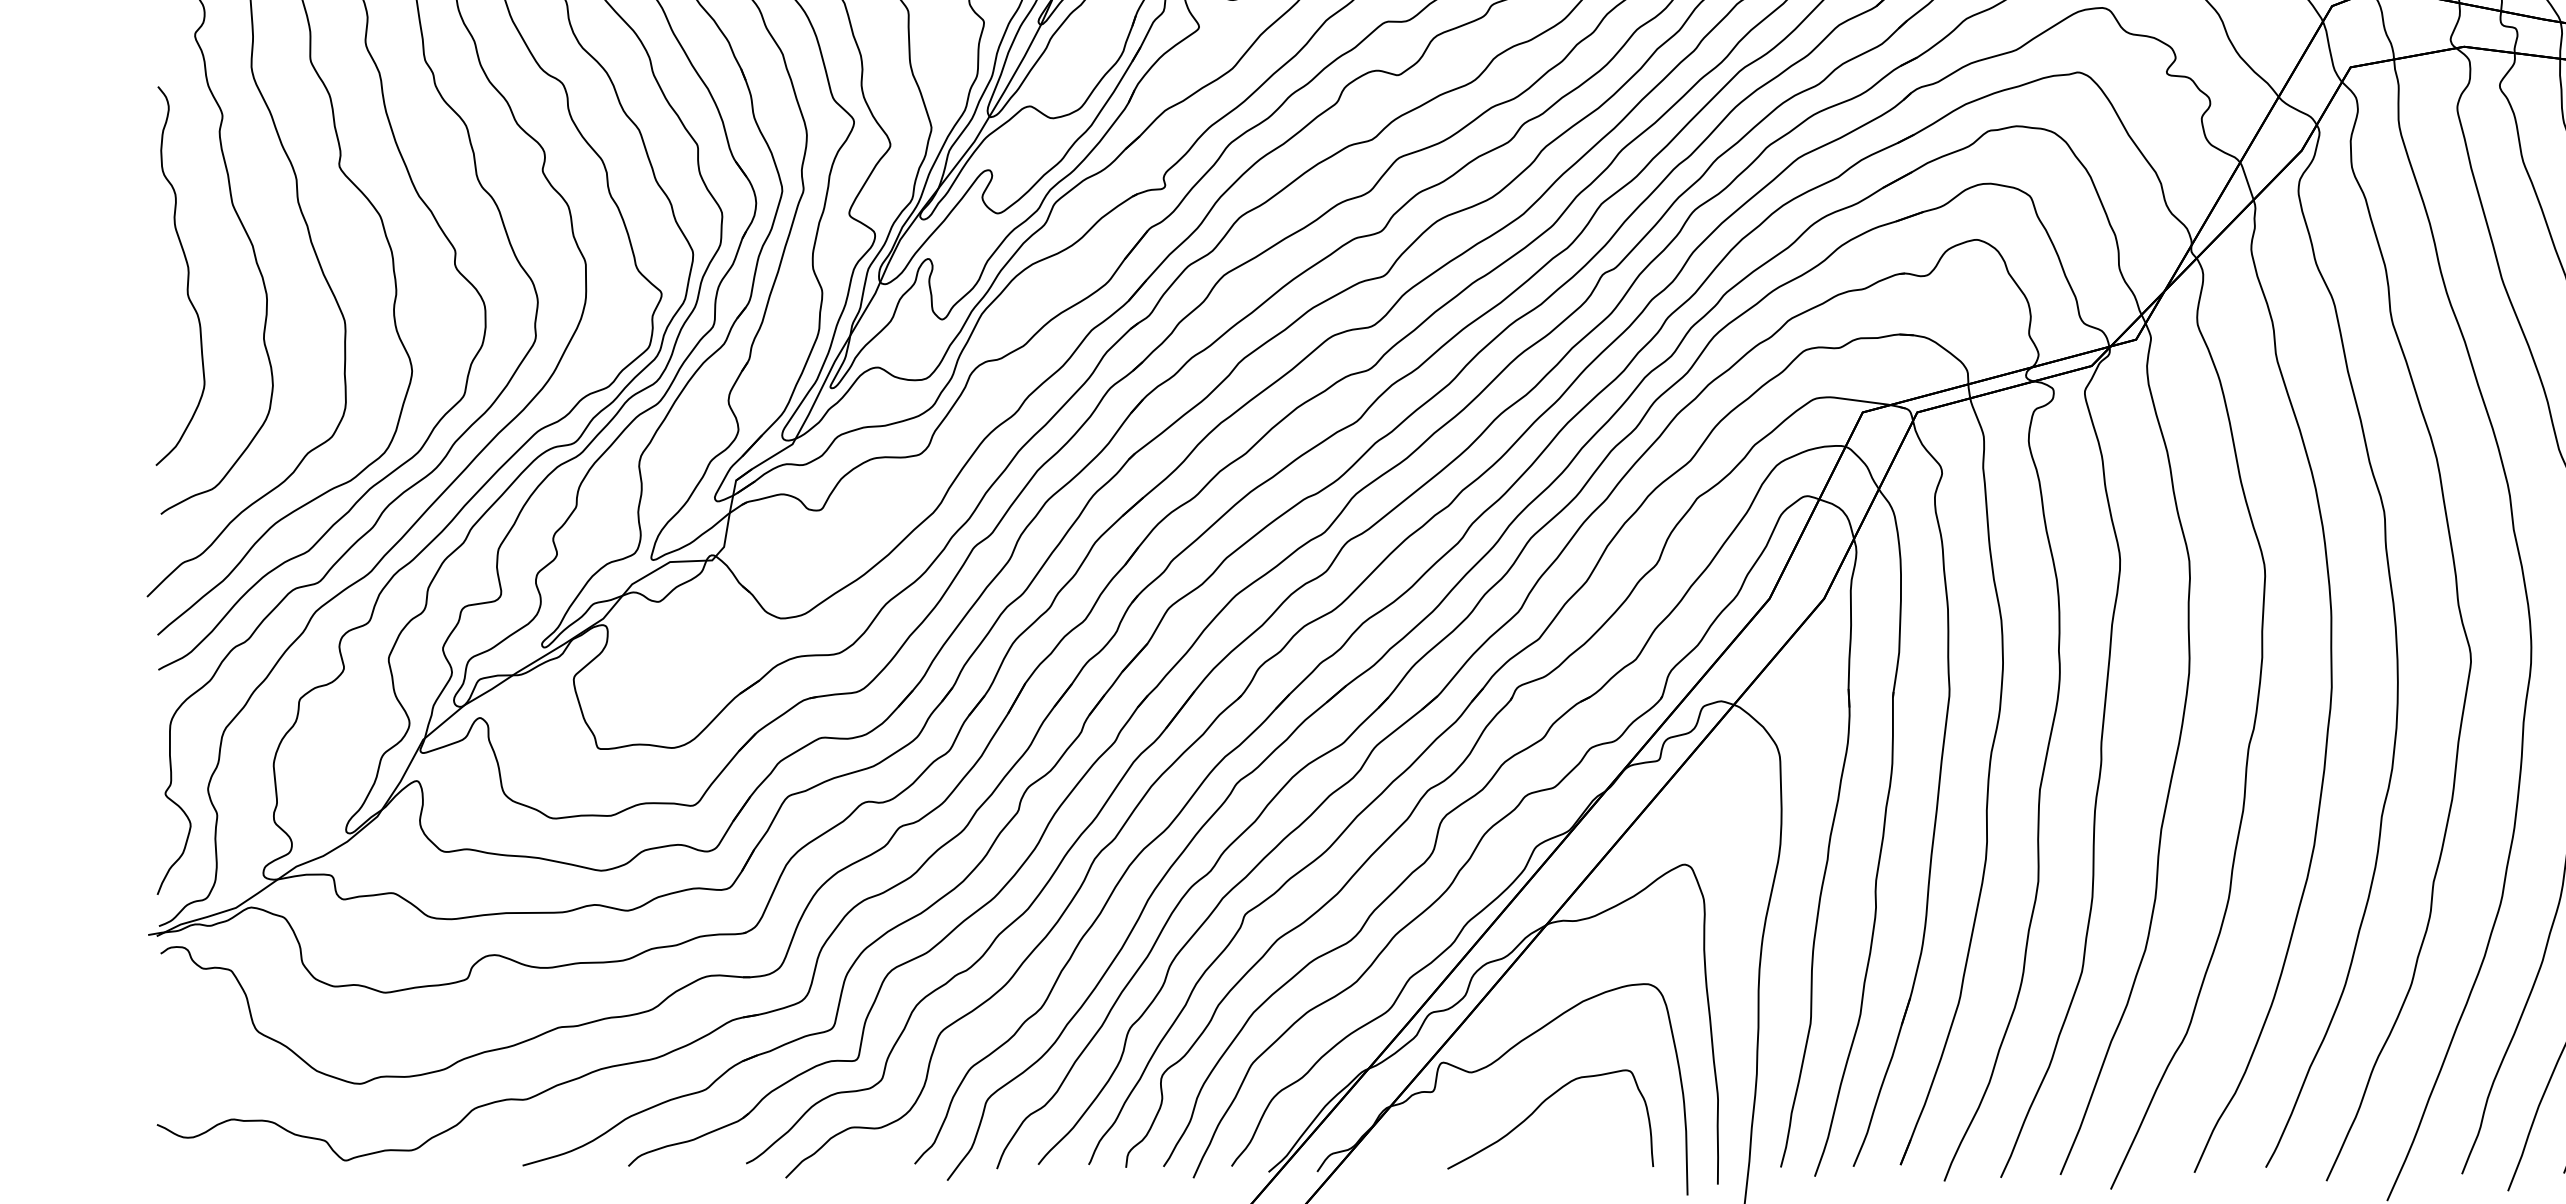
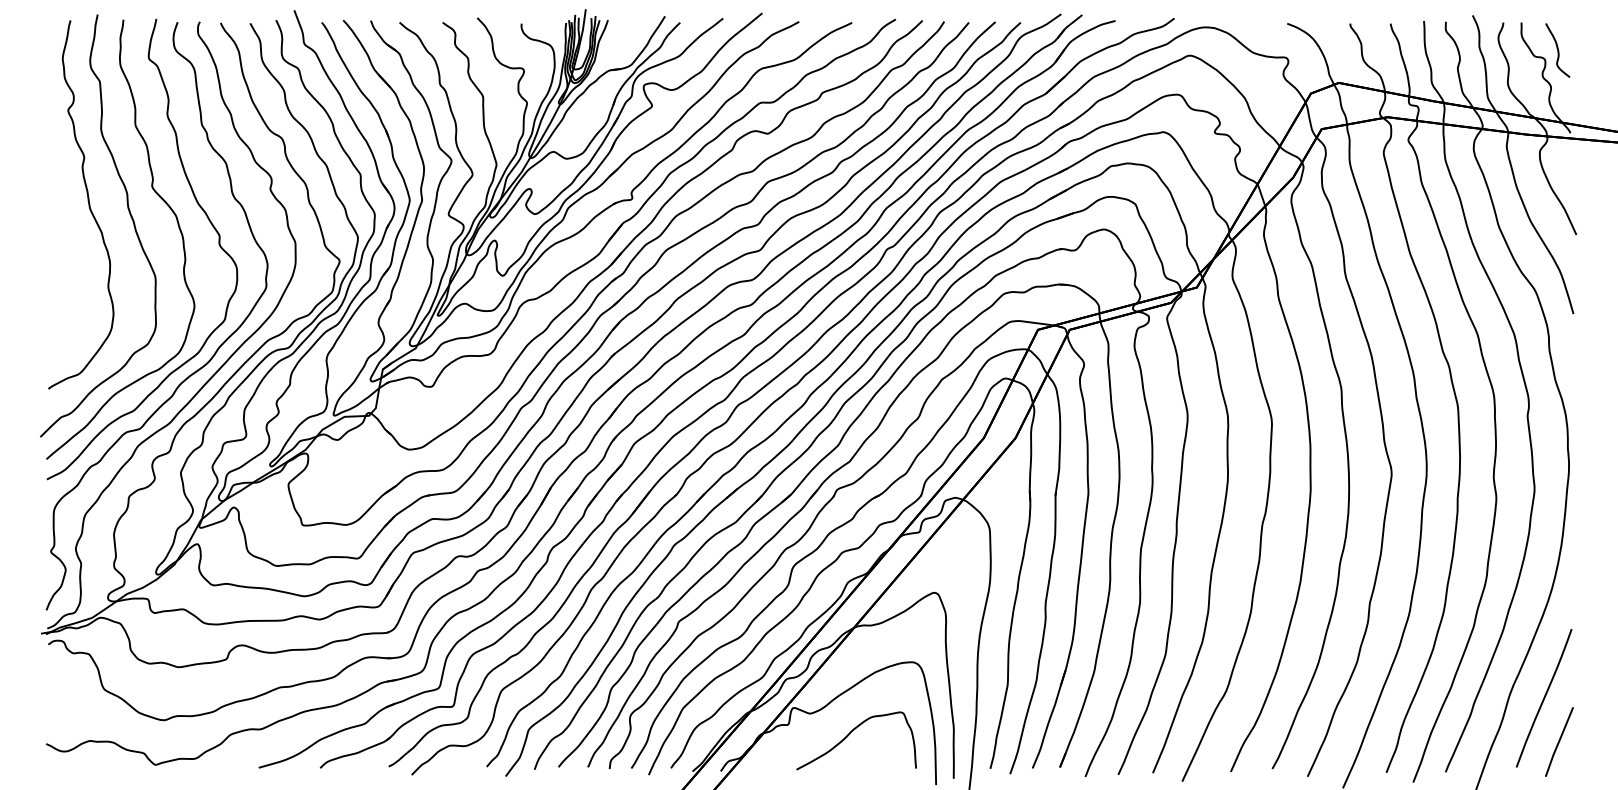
curve: (186, 275) -> (63, 250), removed

